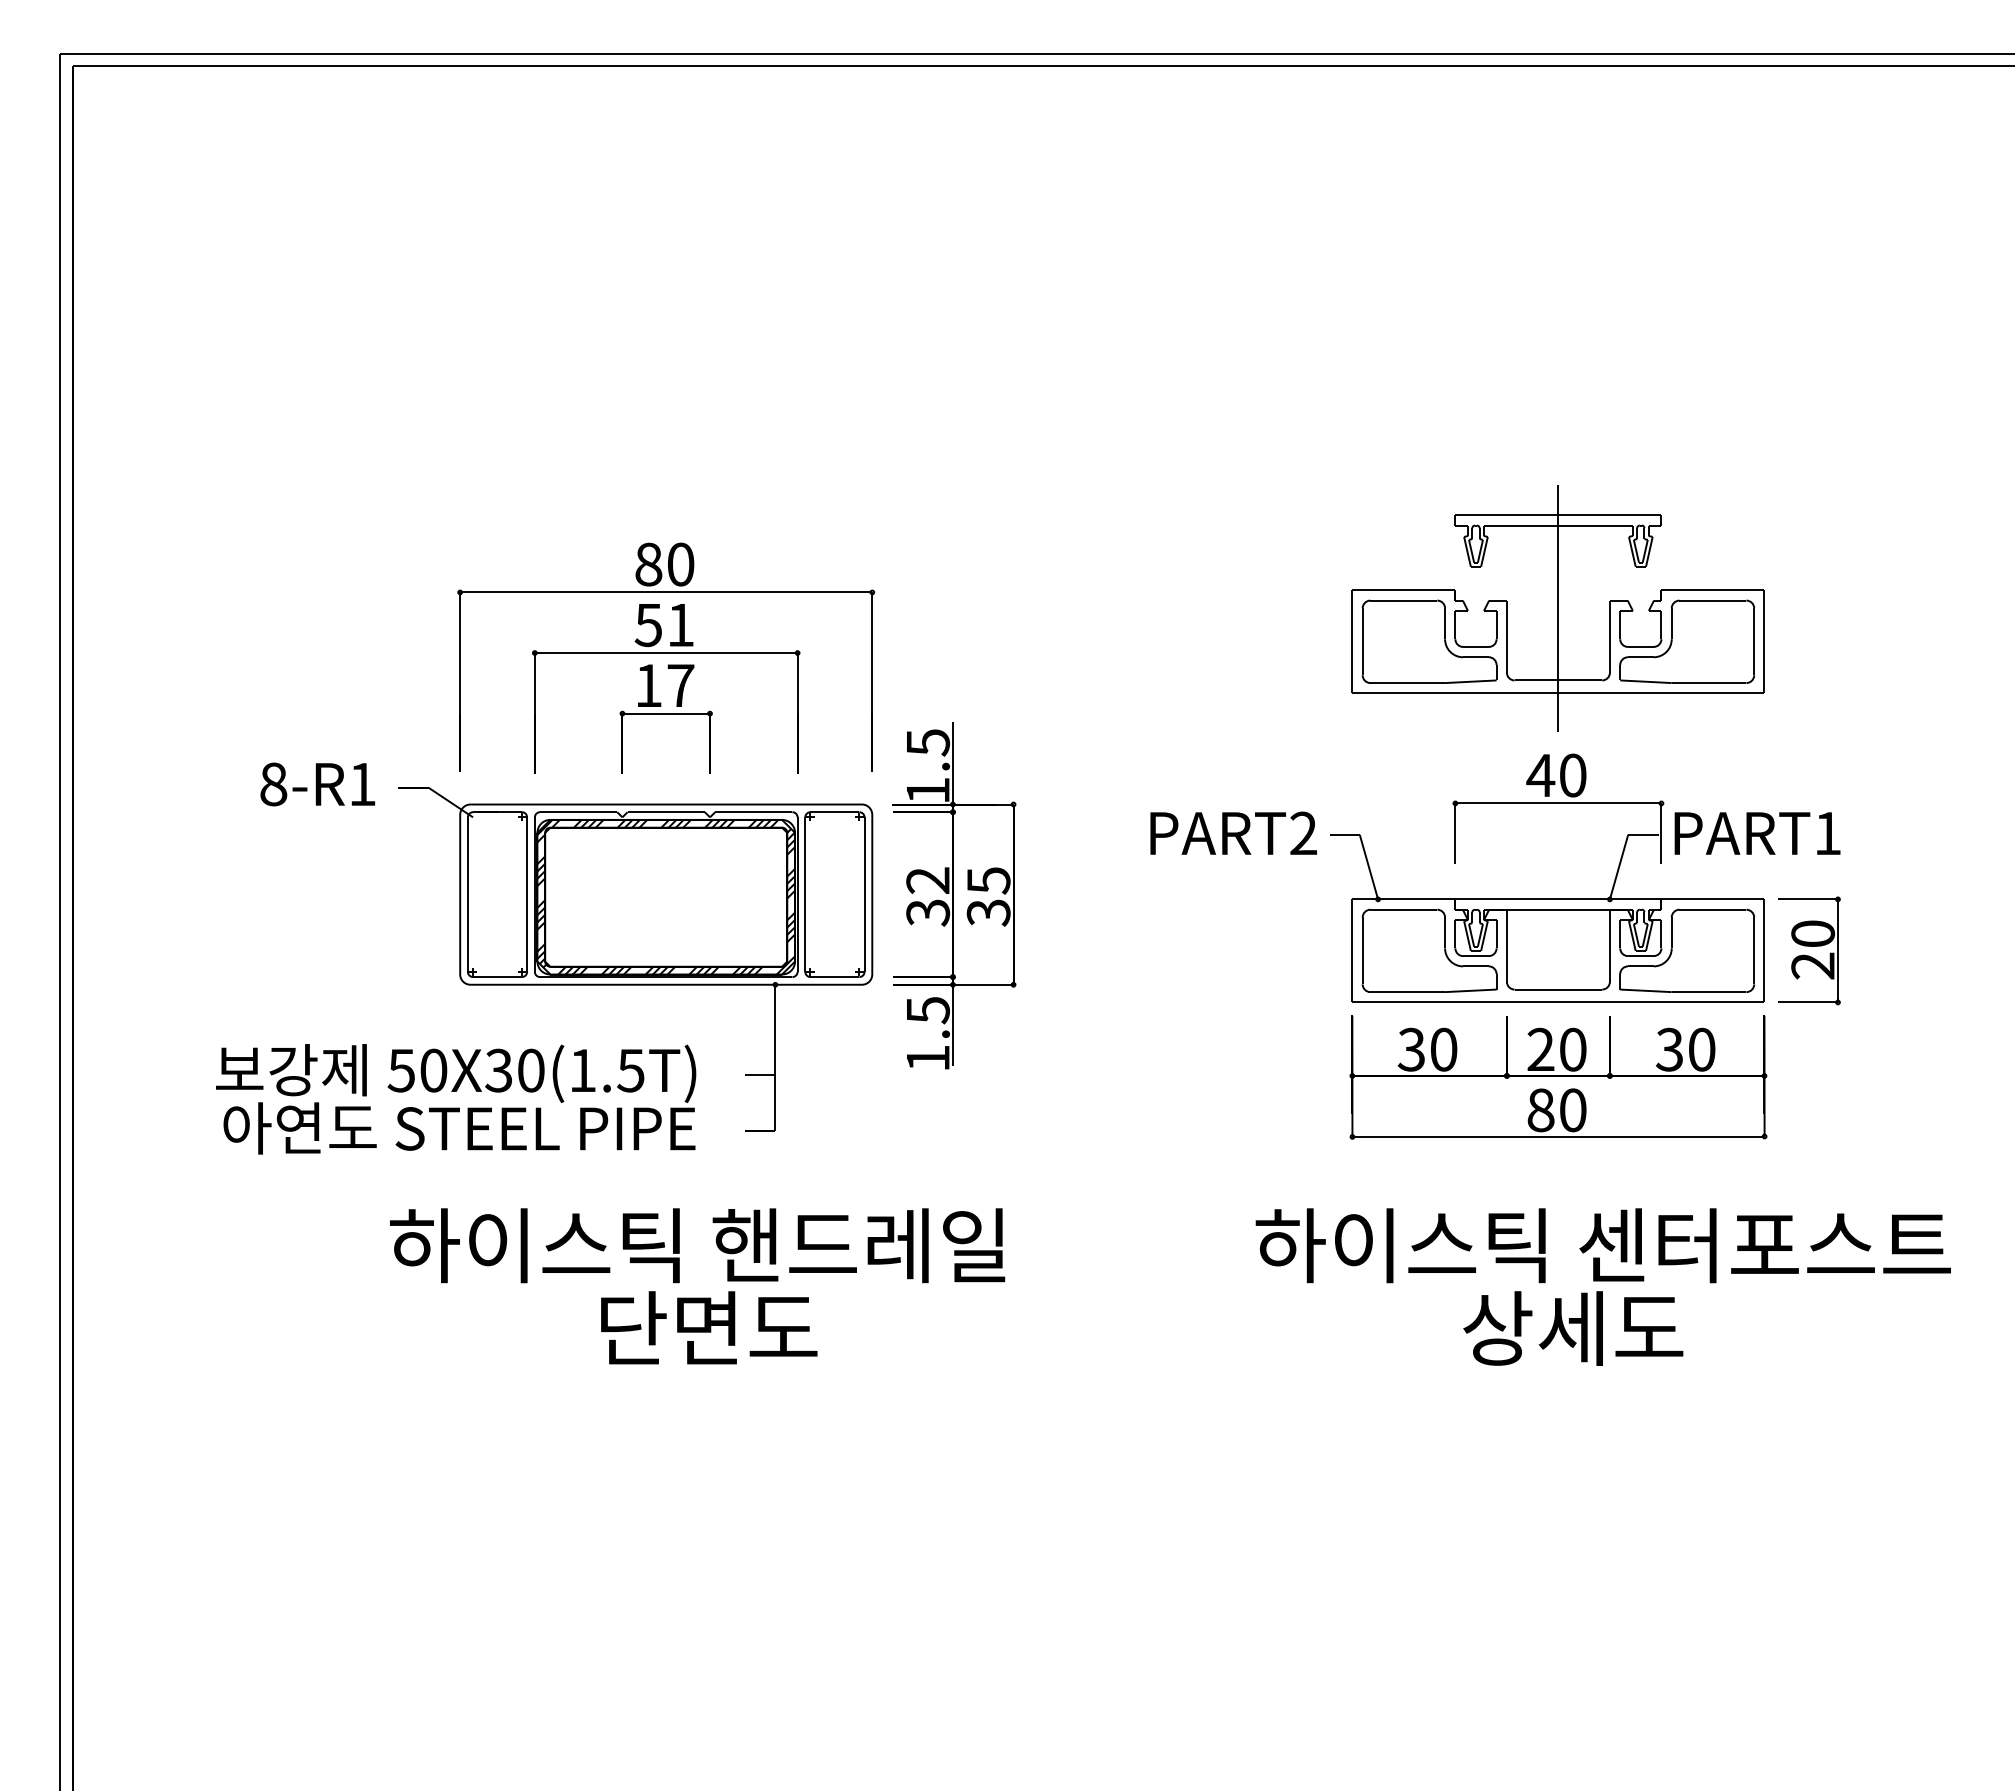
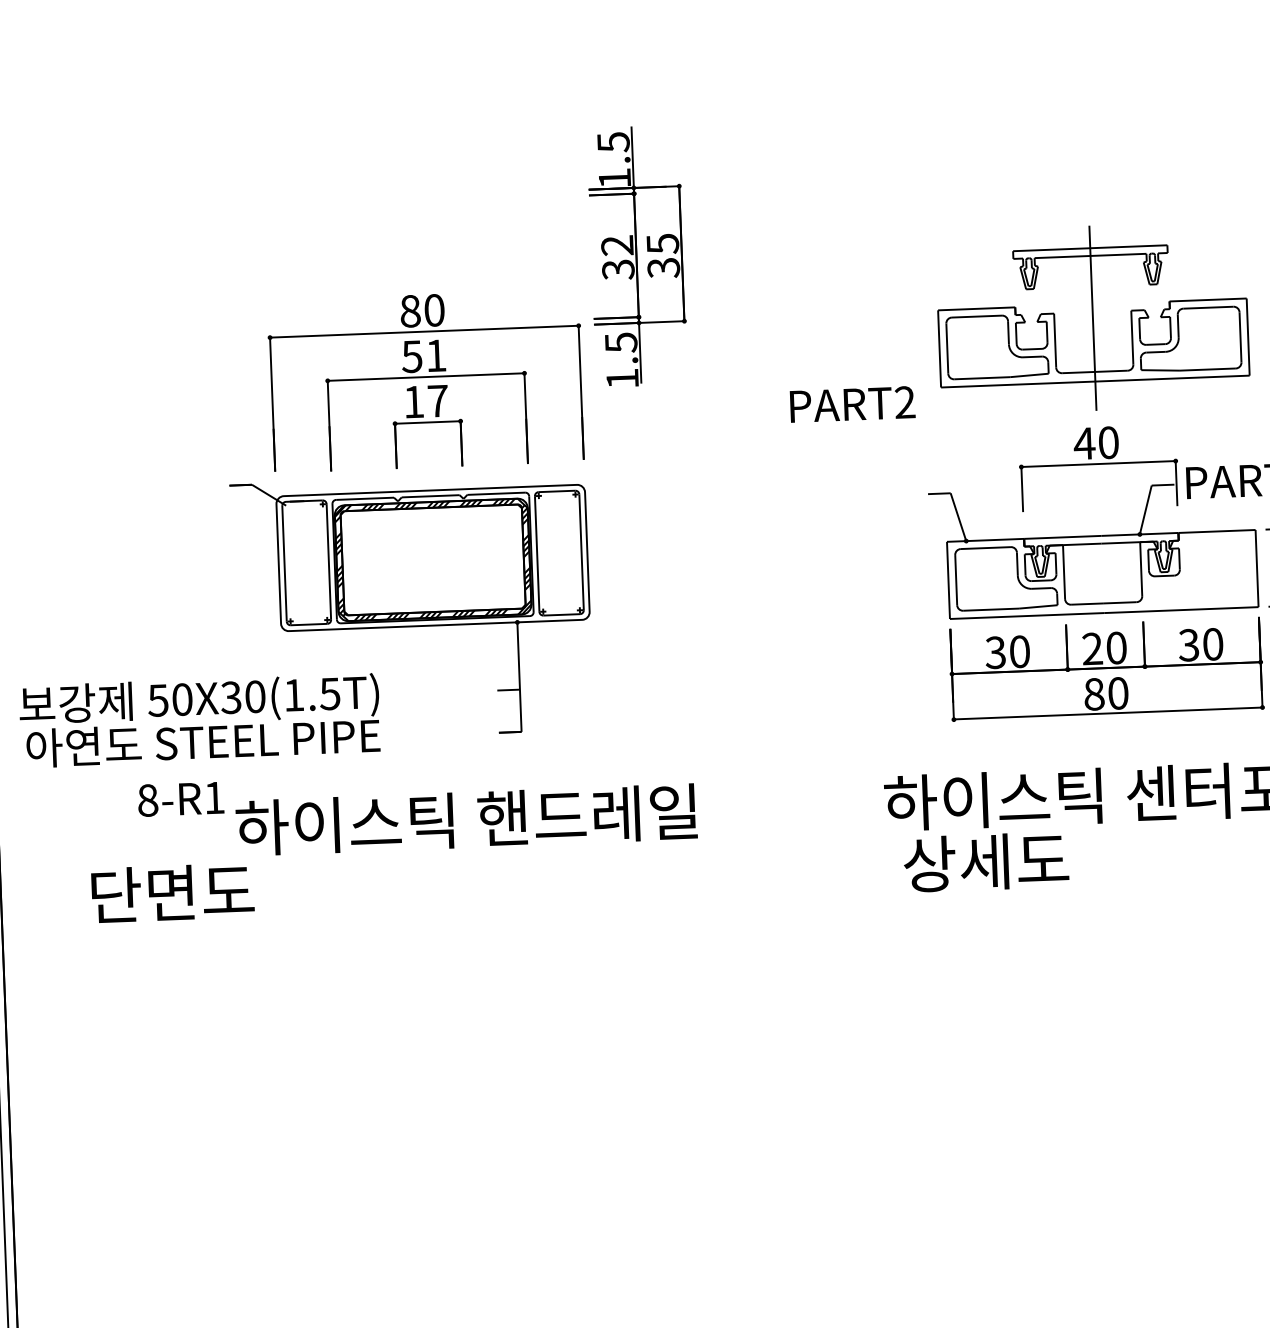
text: (317, 784) -> (180, 799), moved
text: (1233, 832) -> (852, 403), moved
part: (954, 895) -> (637, 256), moved
part: (1686, 950) -> (1198, 570), removed
text: (456, 1099) -> (200, 720), moved
text: (709, 1327) -> (173, 892), moved
text: (1573, 1328) -> (986, 862), moved

